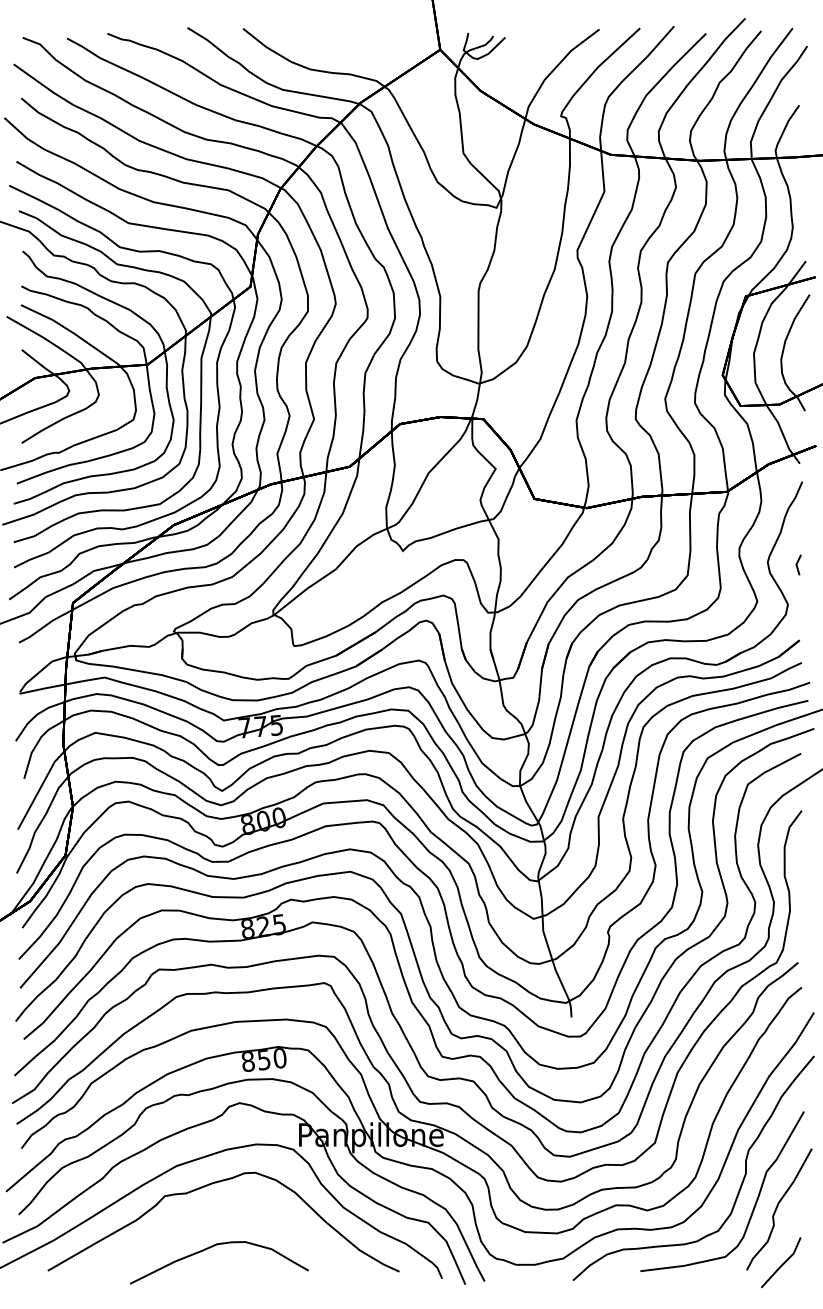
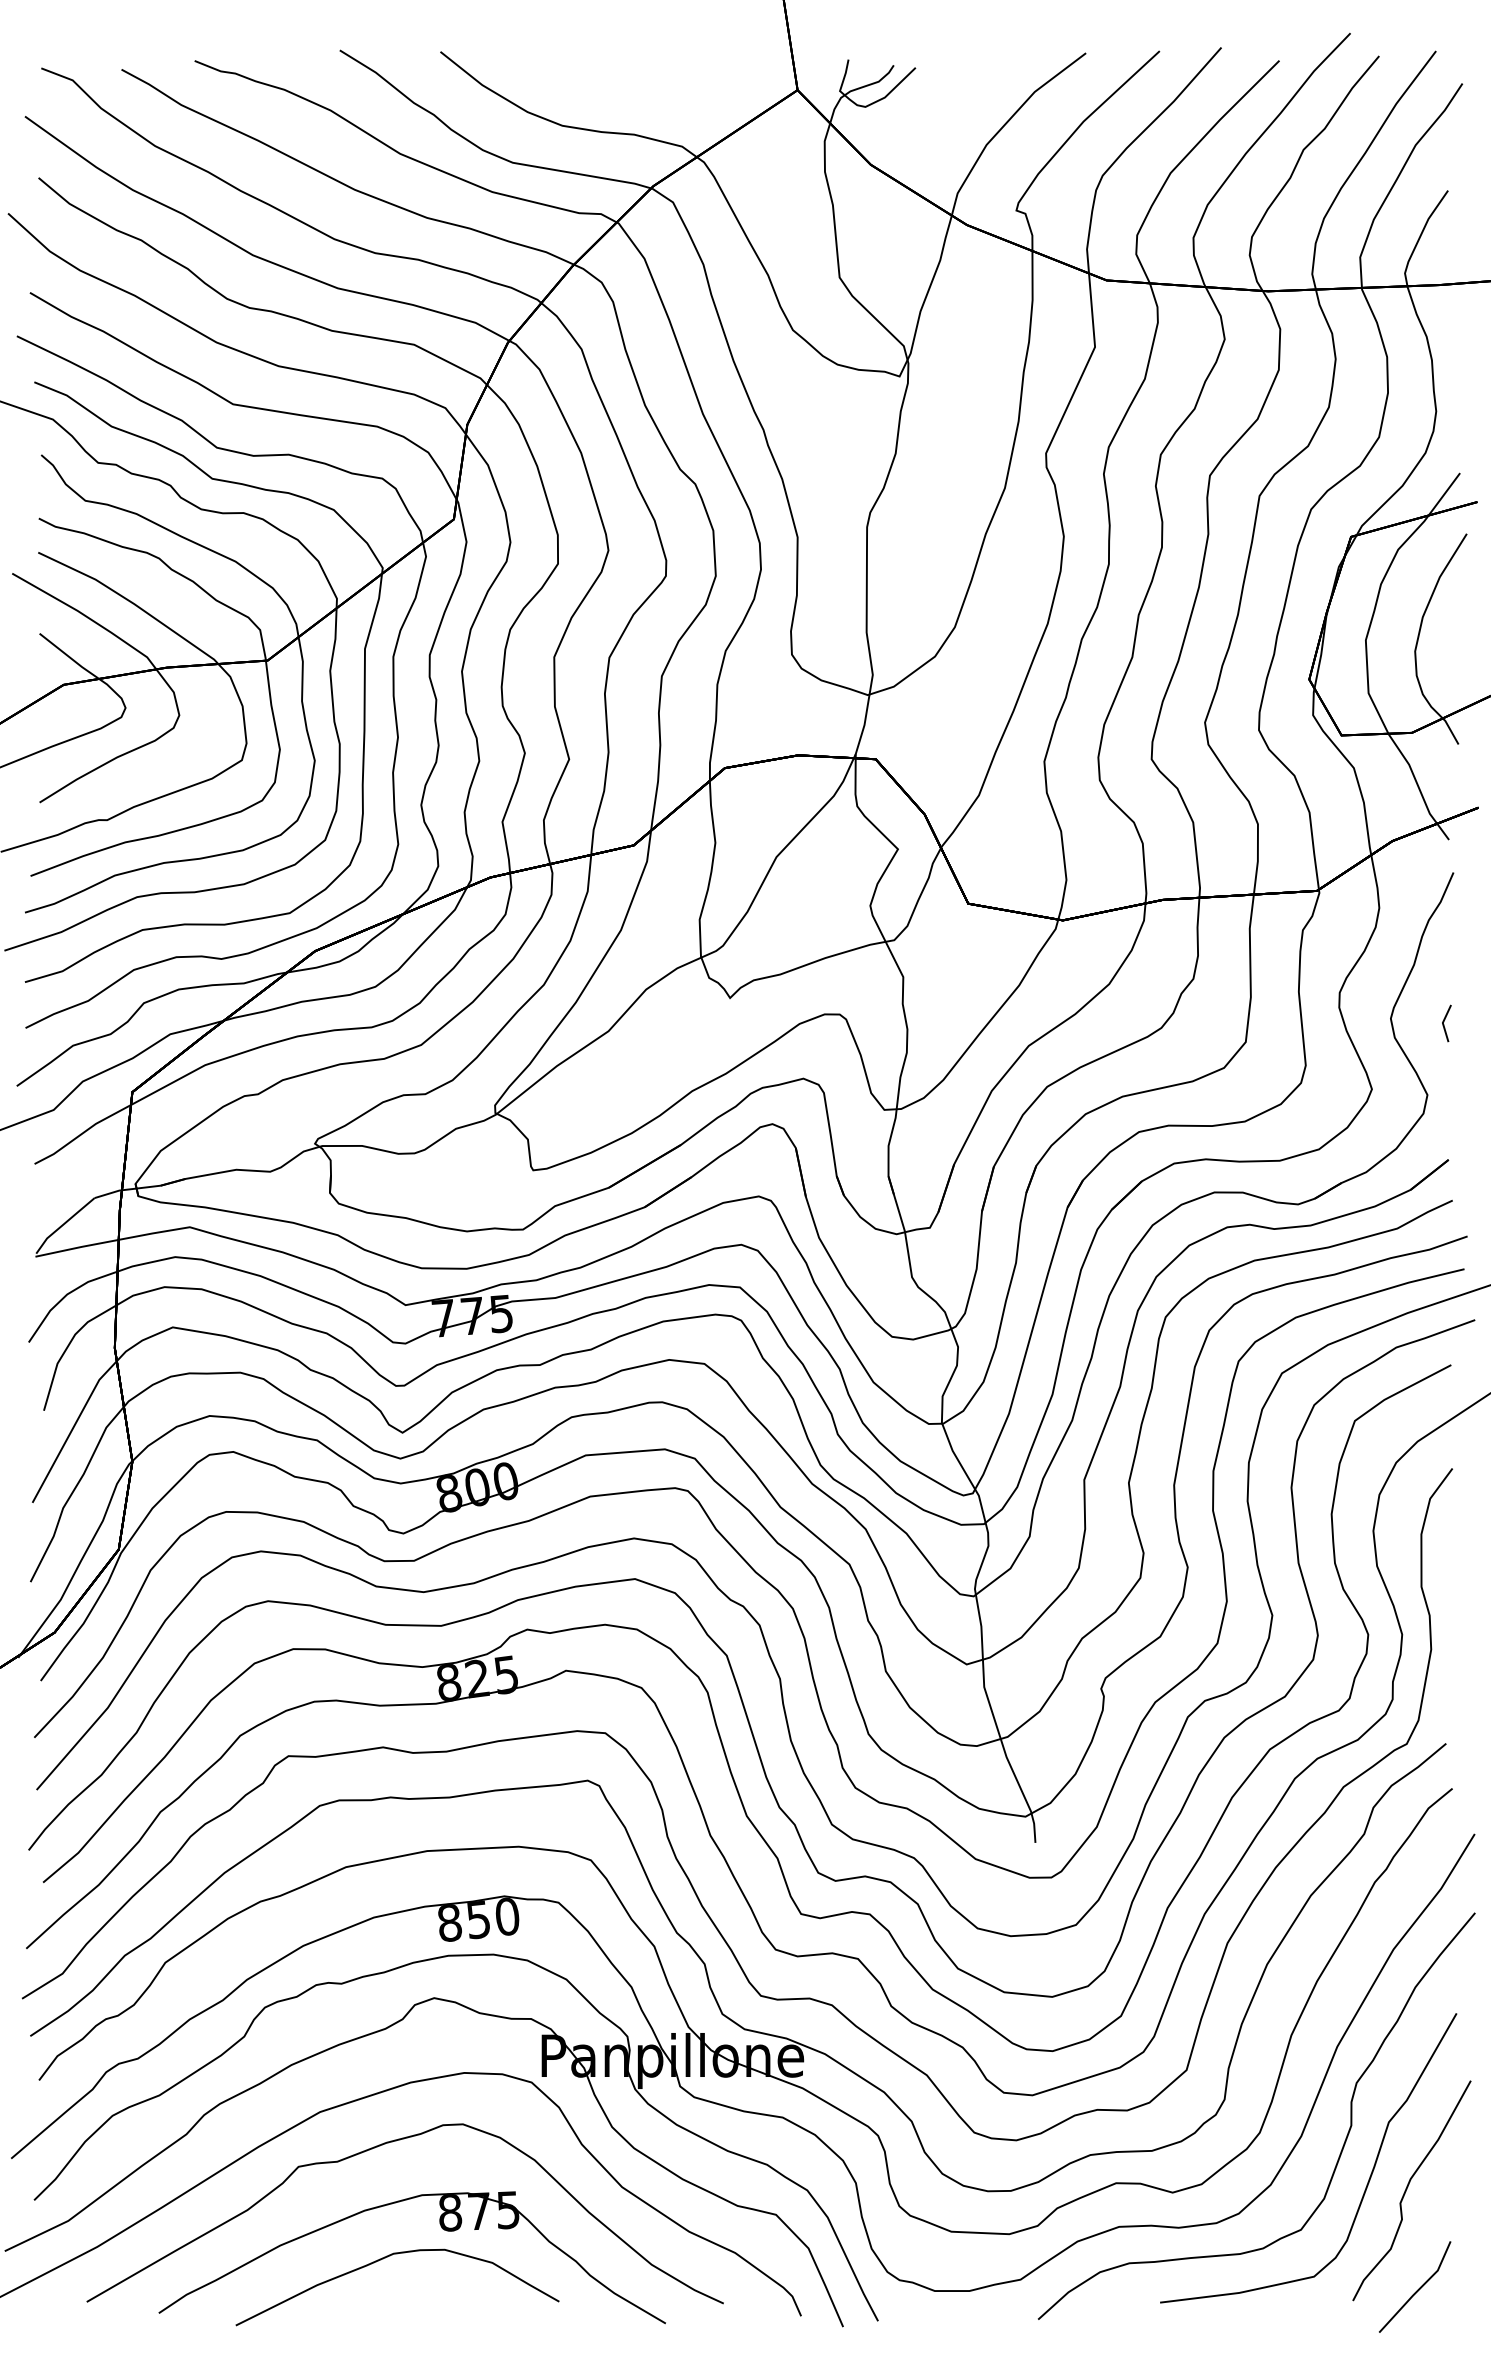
part: (243, 1229) -> (441, 2227), added

